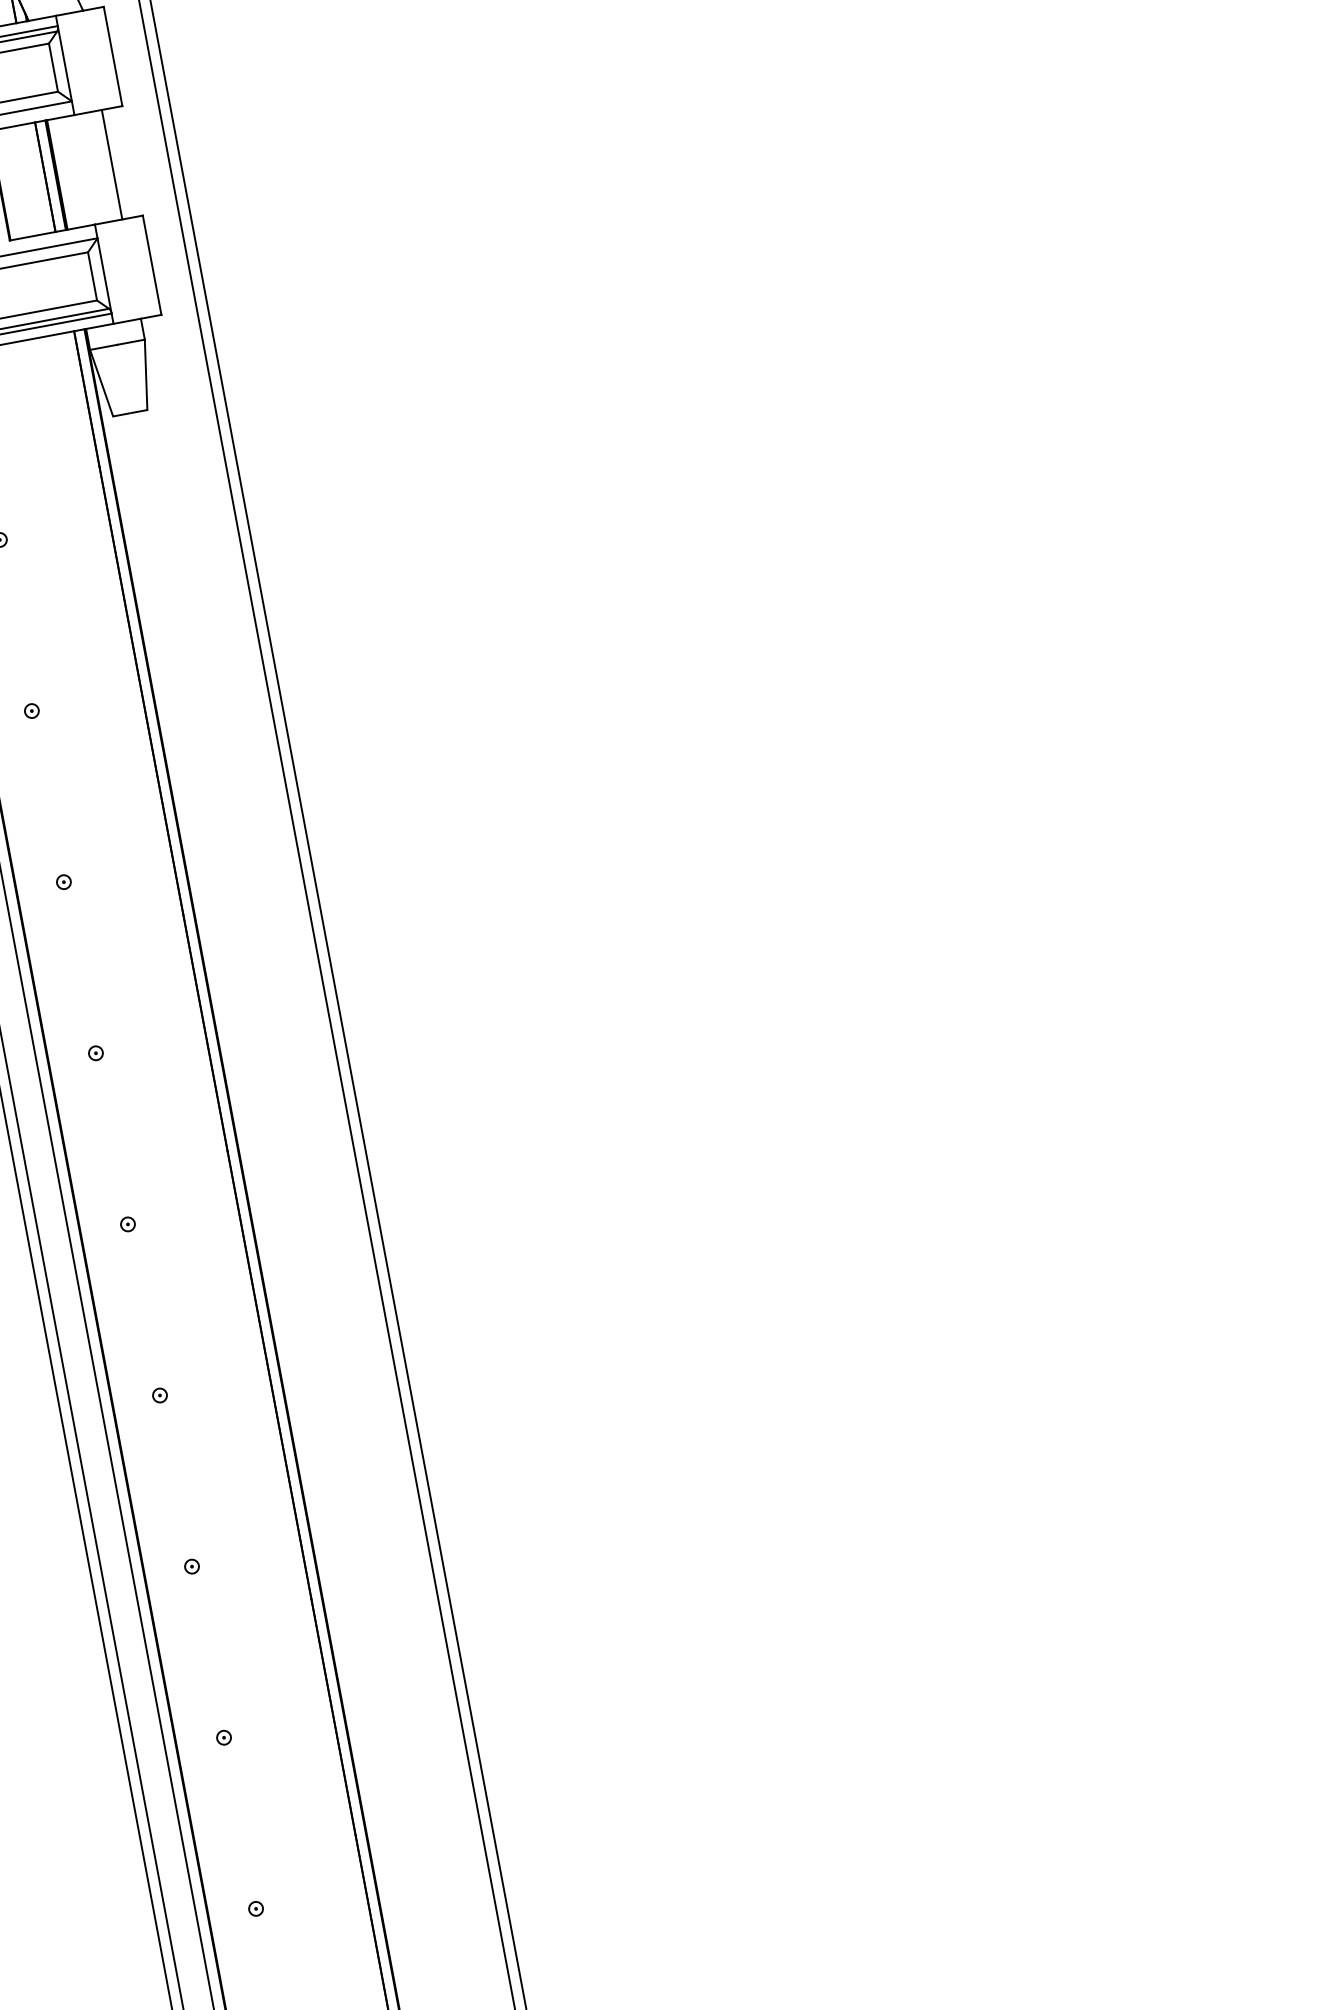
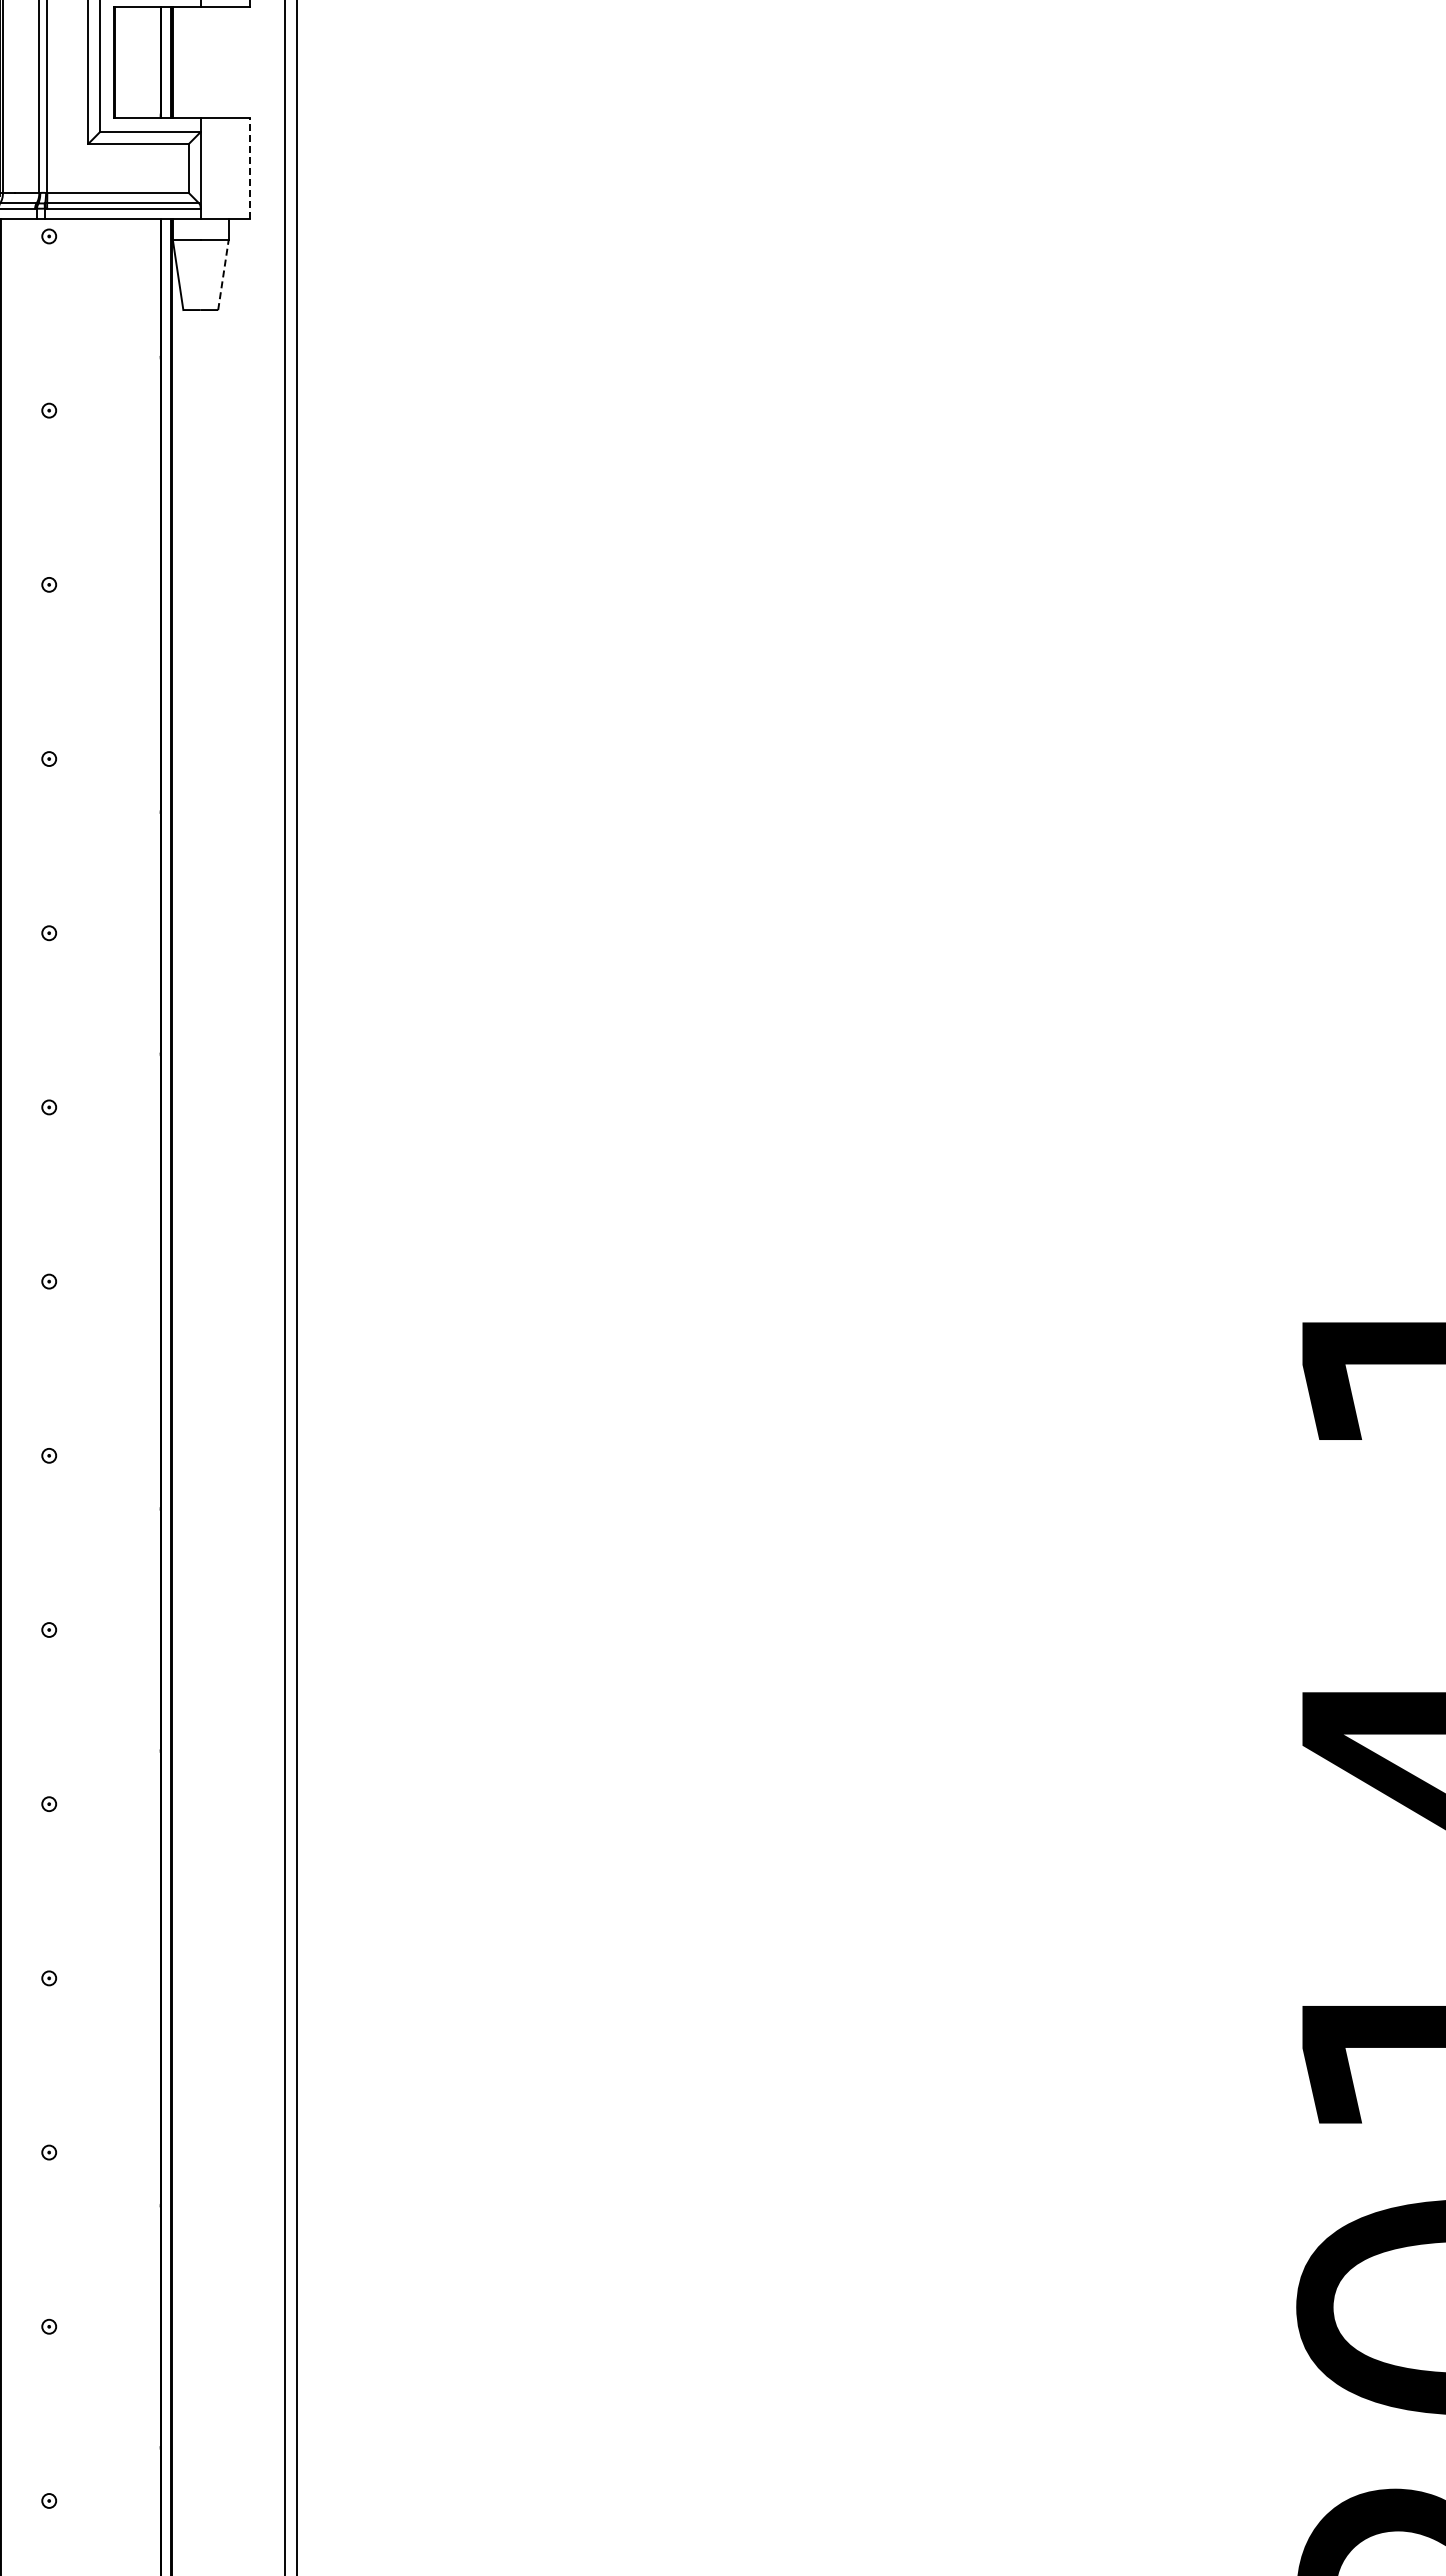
line: (111, 164) -> (228, 62), removed
line: (152, 265) -> (249, 168), solid -> dashed
line: (146, 374) -> (223, 274), solid -> dashed

